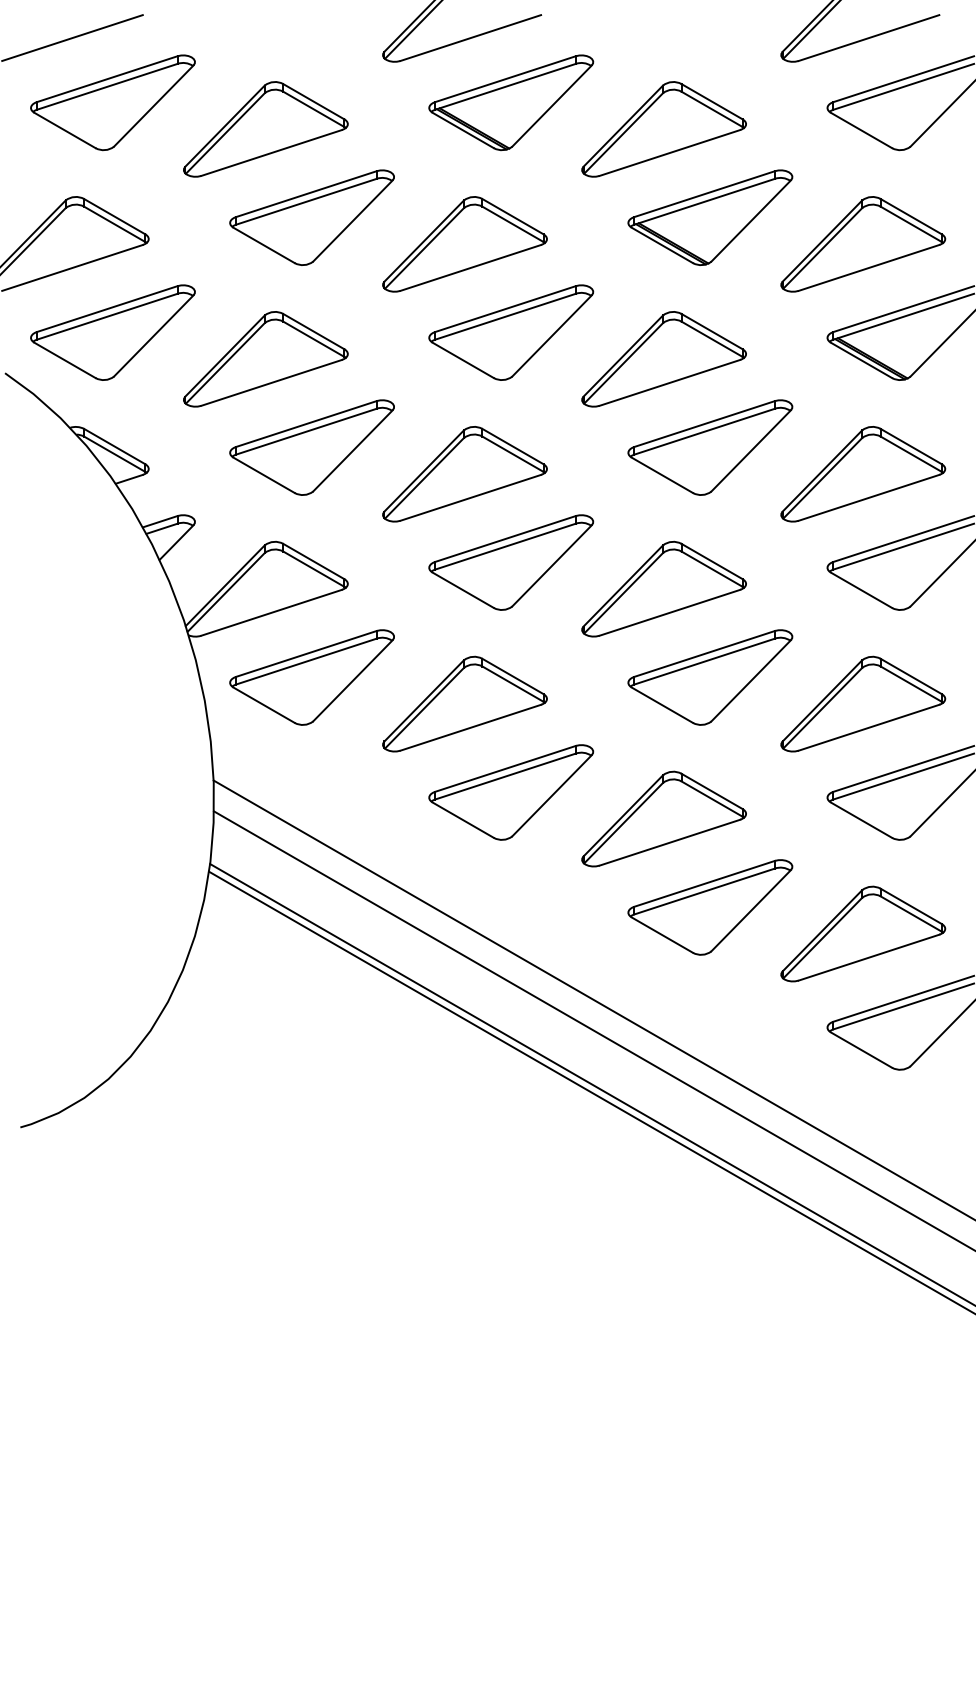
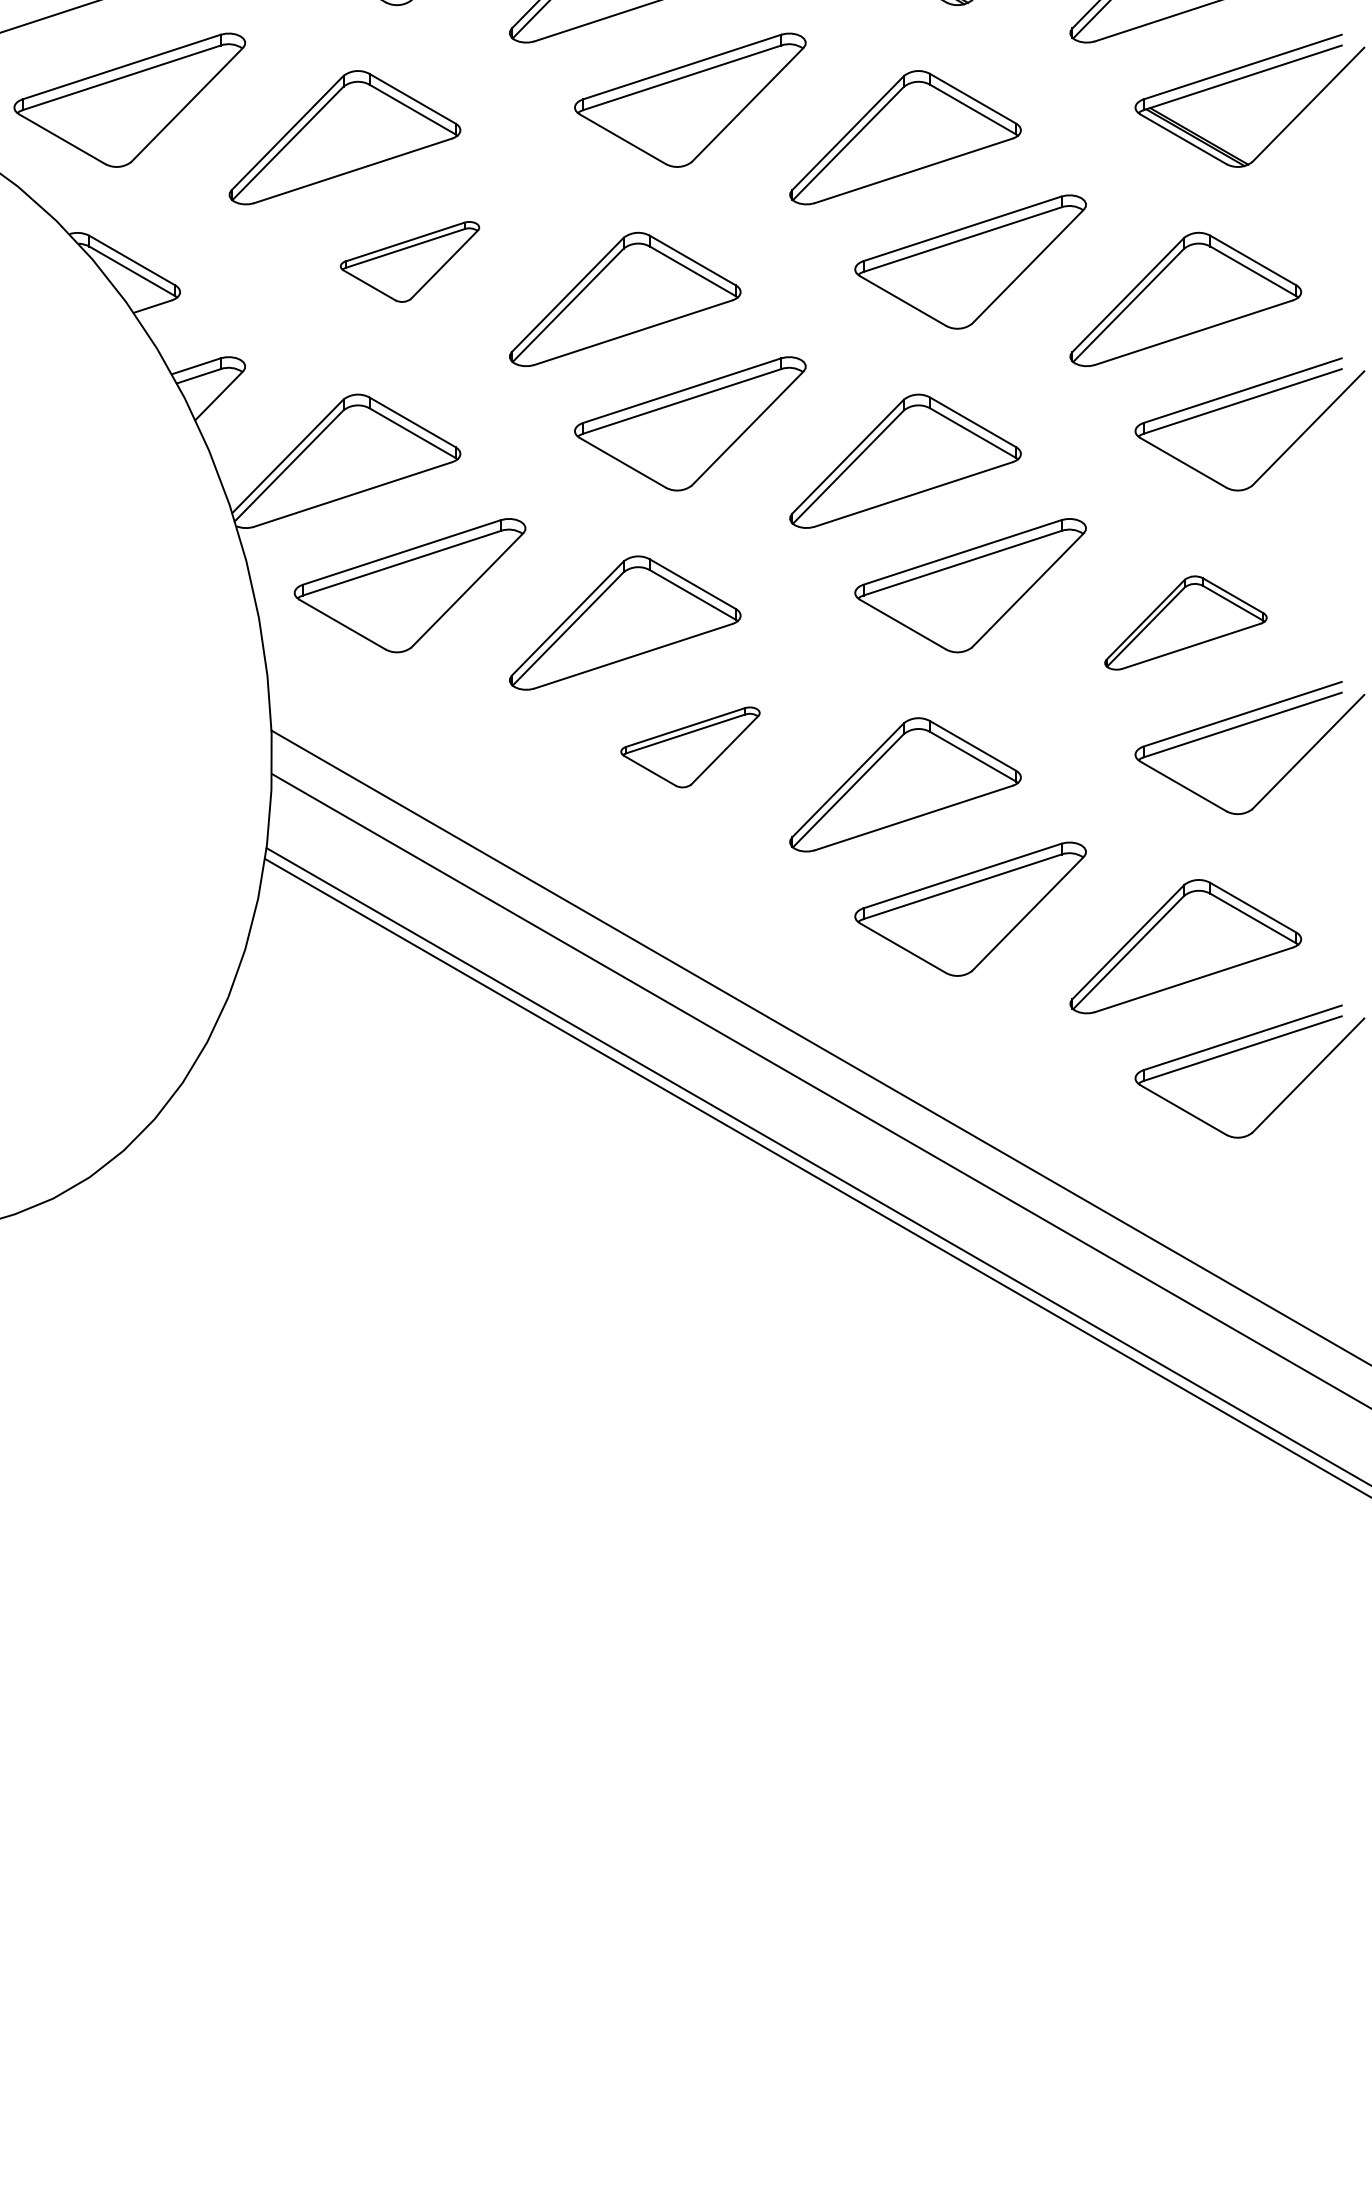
part: (311, 447) -> (409, 261), size x0.6
part: (863, 703) -> (1186, 622), size x0.7
part: (511, 792) -> (690, 747), size x0.6

